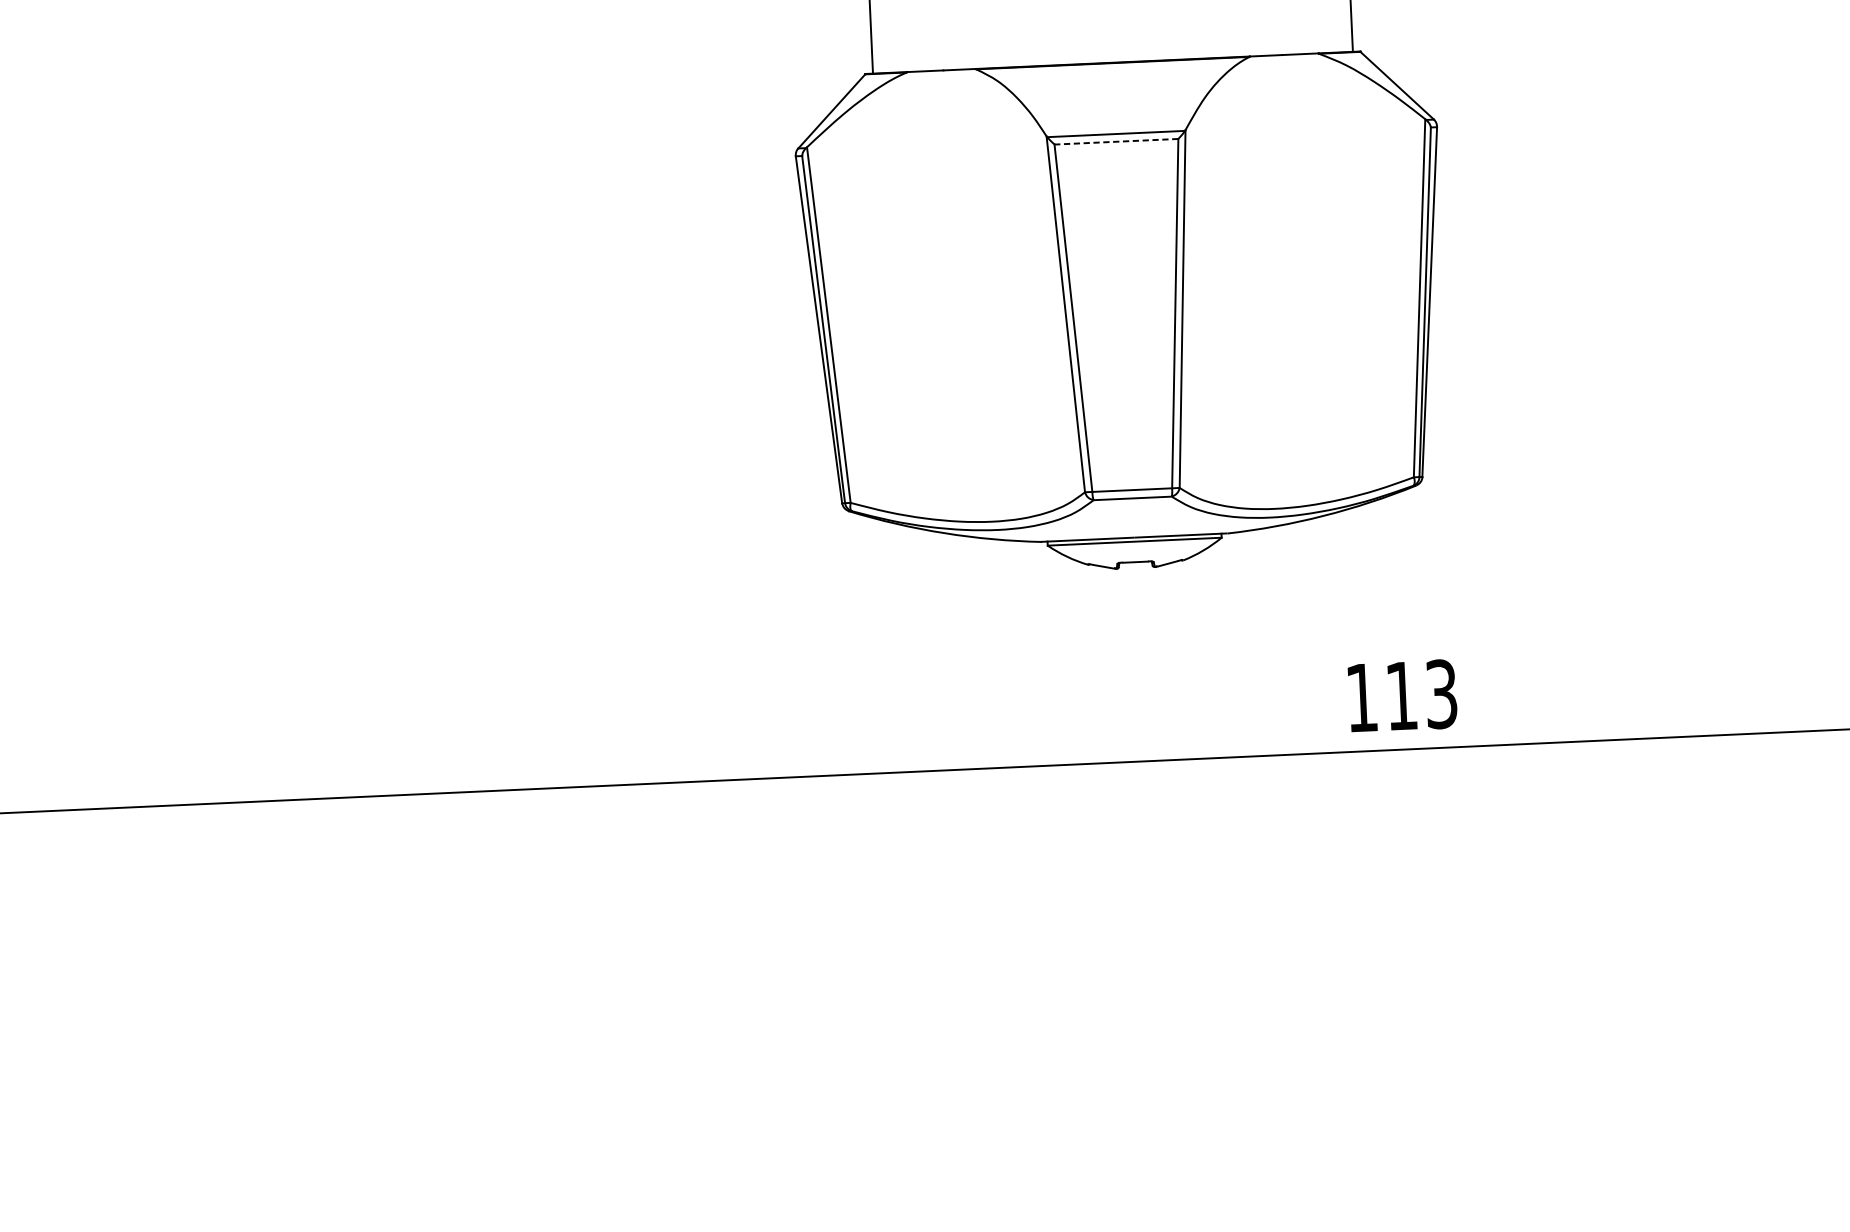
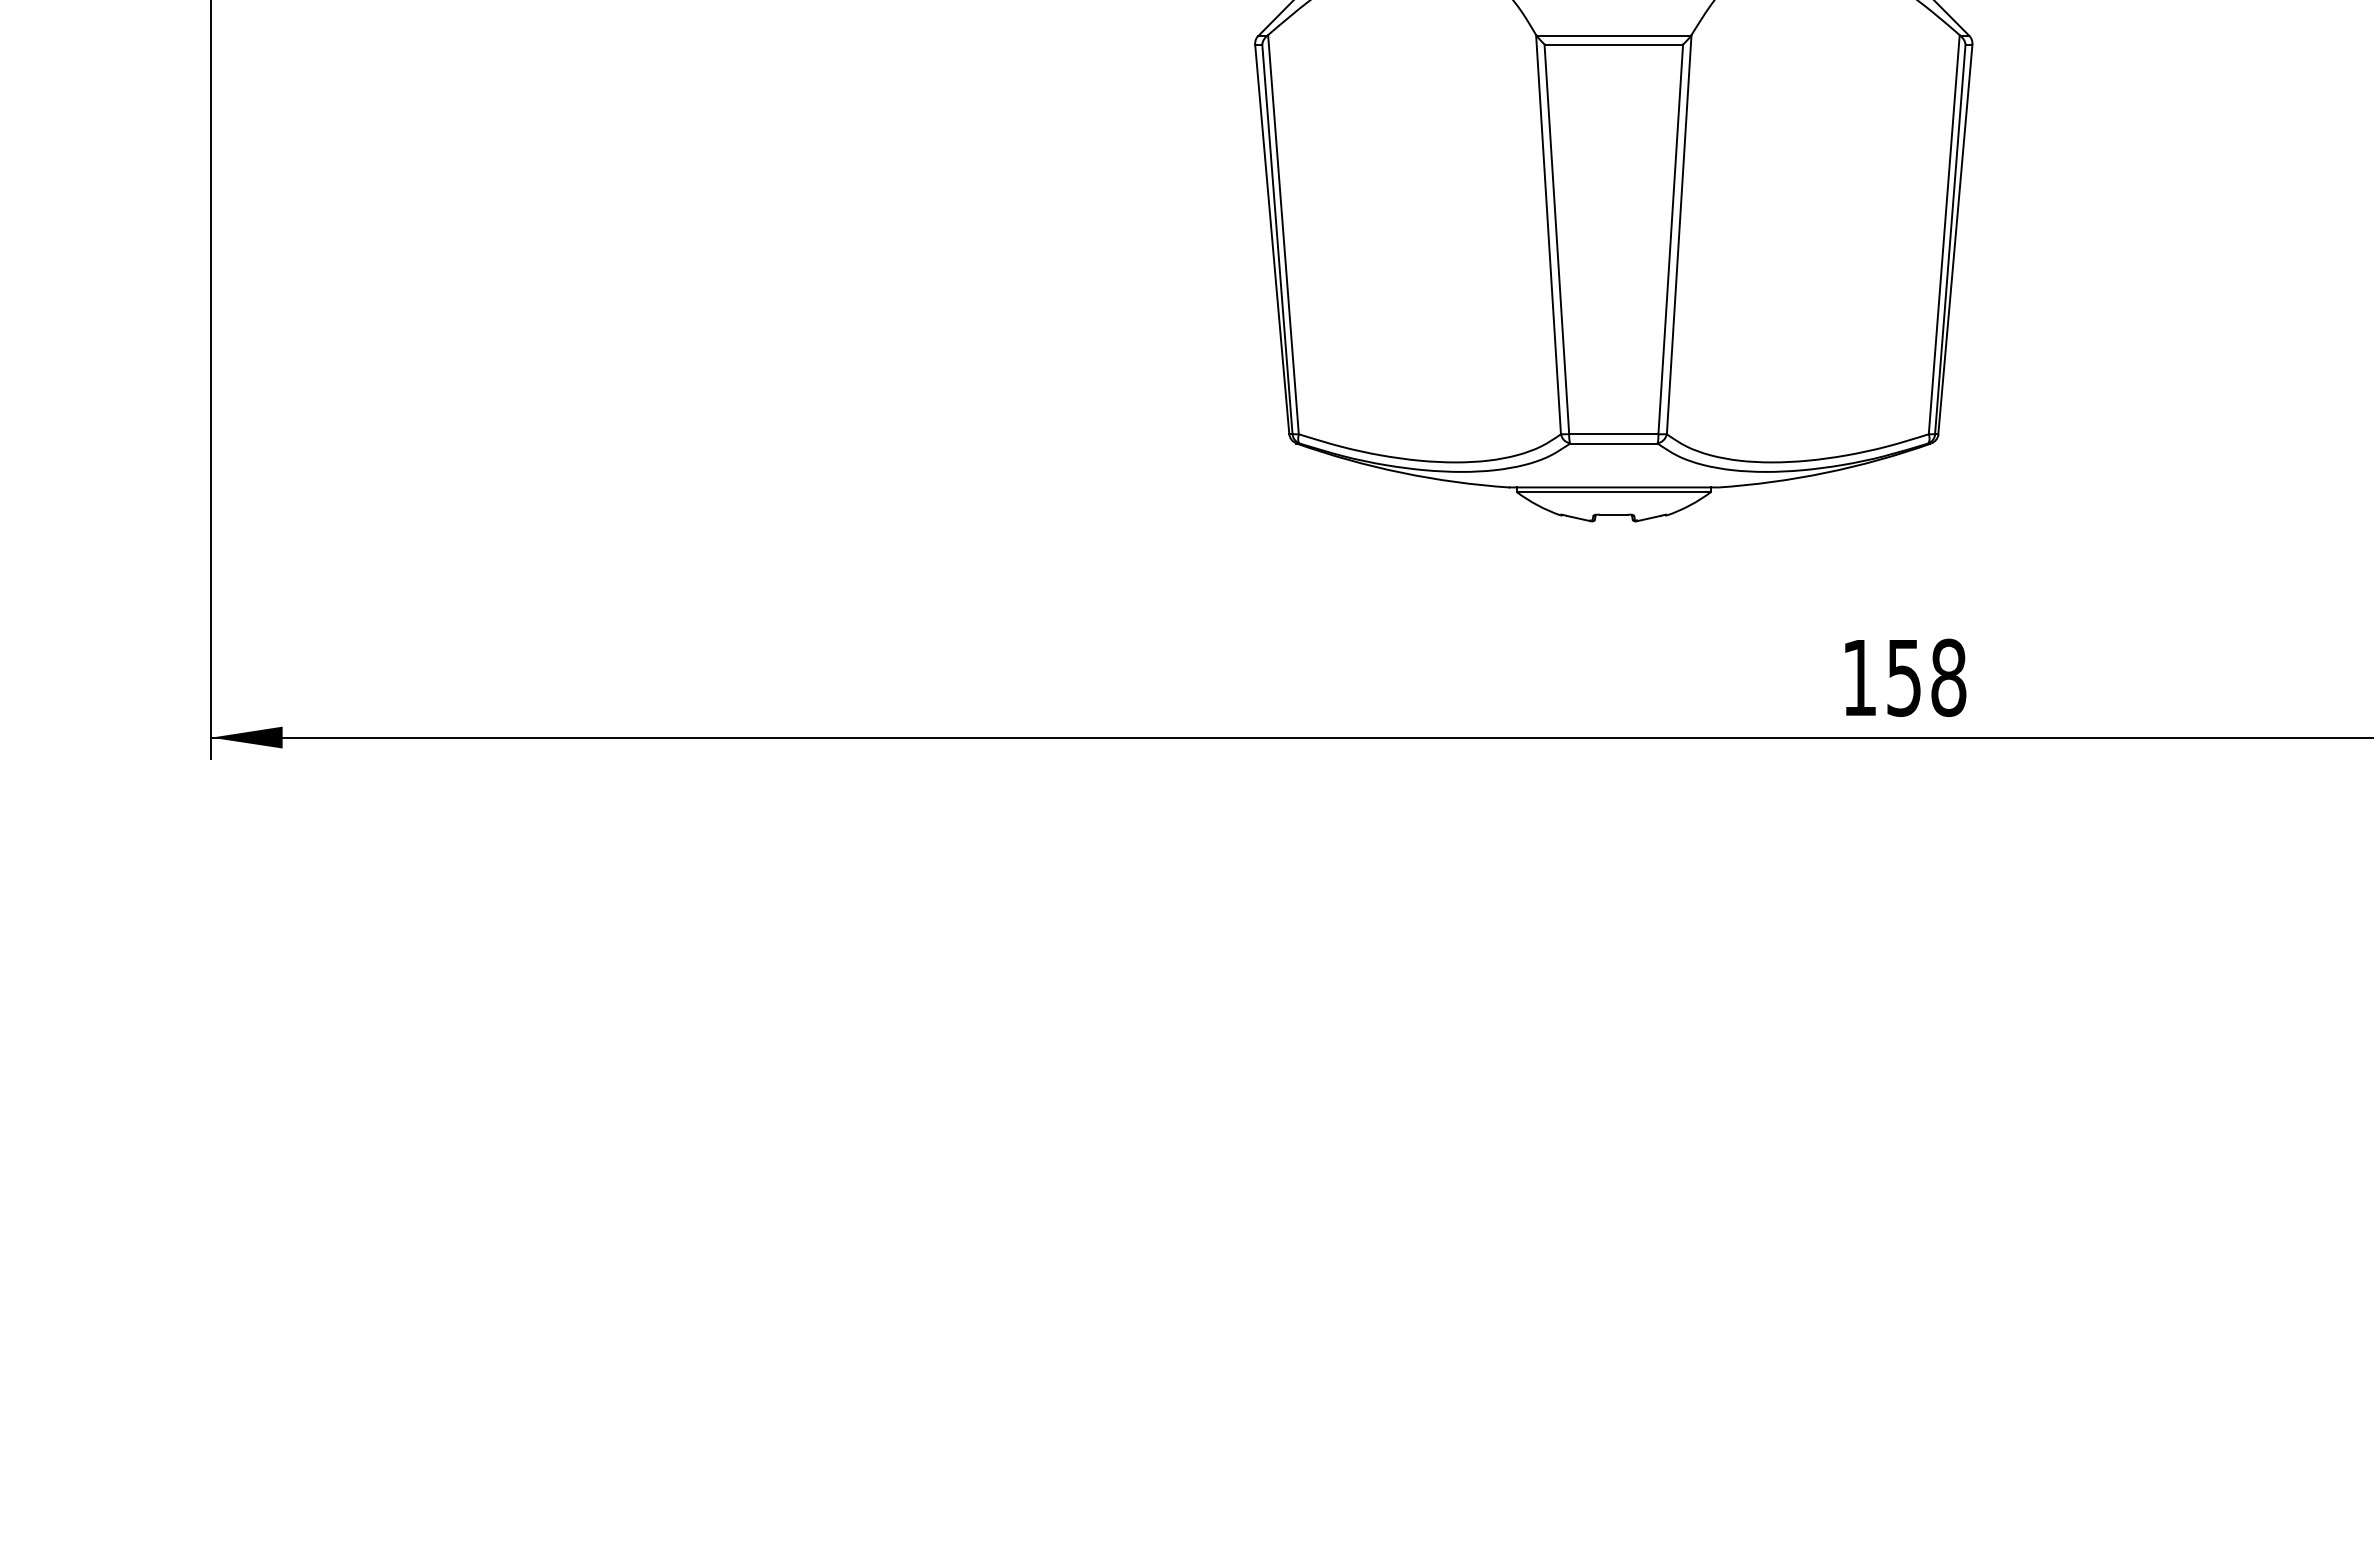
line: (1116, 141) -> (1613, 44), dashed -> solid
text: (1421, 694) -> (1926, 677), 113 -> 158

